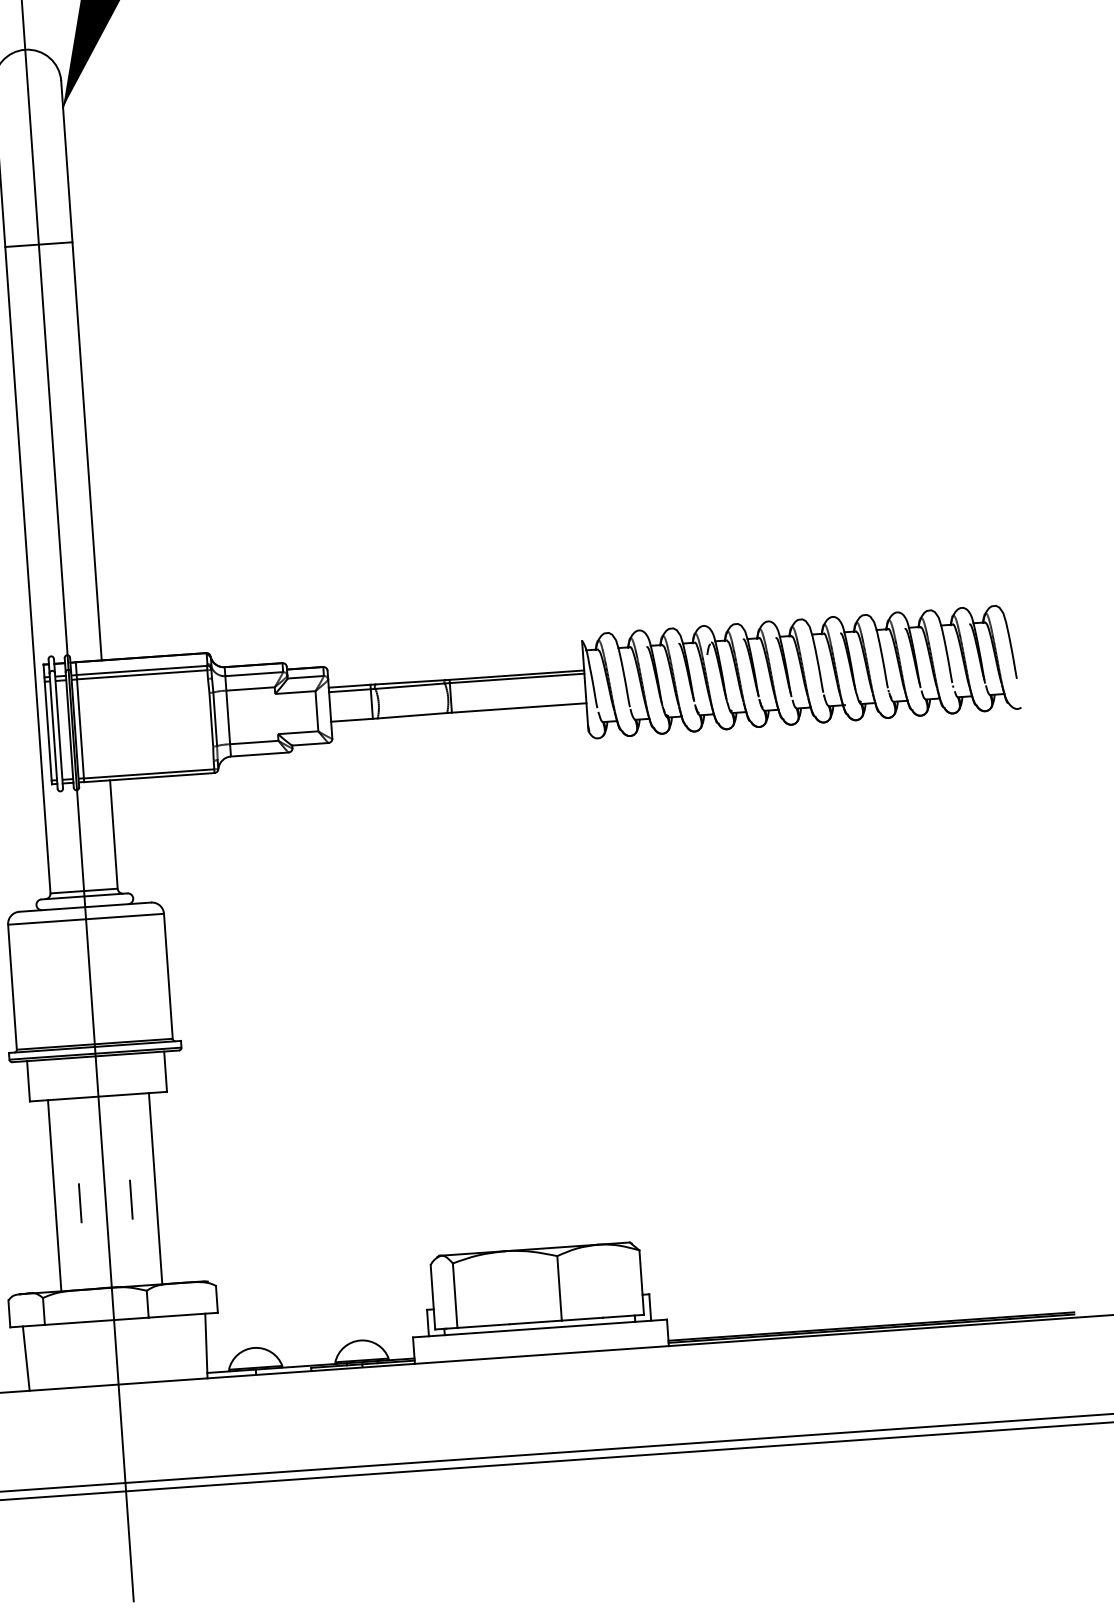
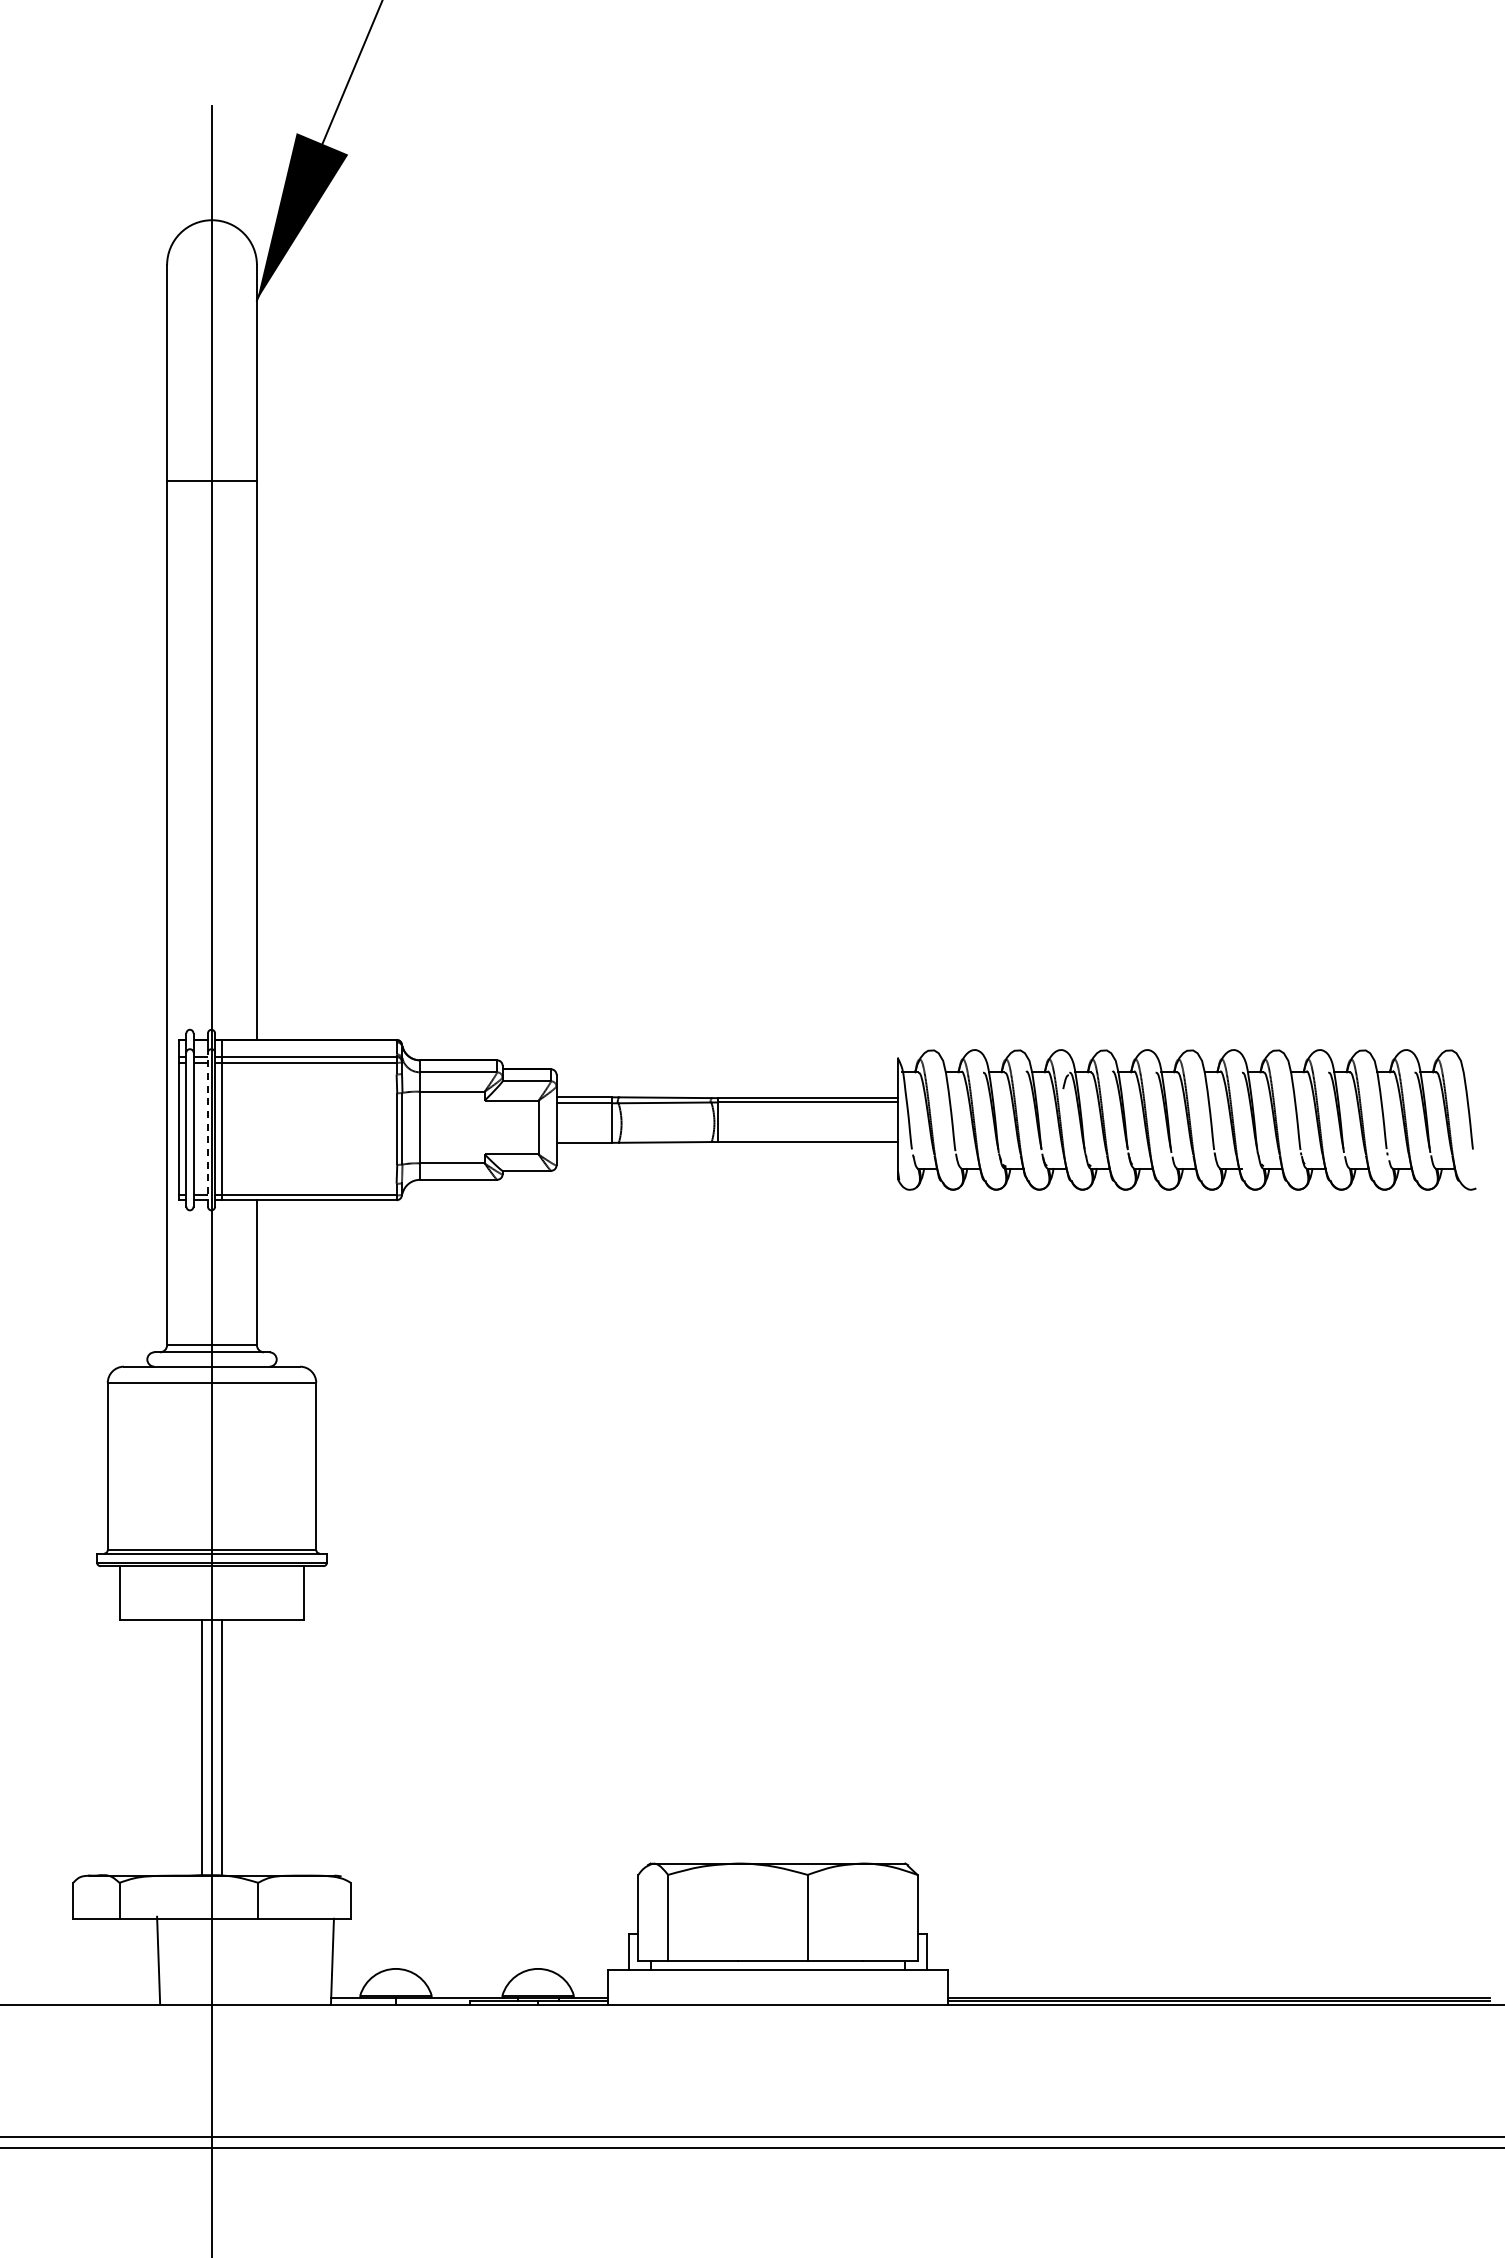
line: (69, 730) -> (207, 1129), solid -> dashed
line: (155, 1188) -> (221, 1747), moved
line: (54, 1195) -> (201, 1747), moved
line: (131, 1199) -> (246, 1759), removed
line: (79, 1202) -> (177, 1759), removed
line: (26, 1358) -> (158, 1959), moved

